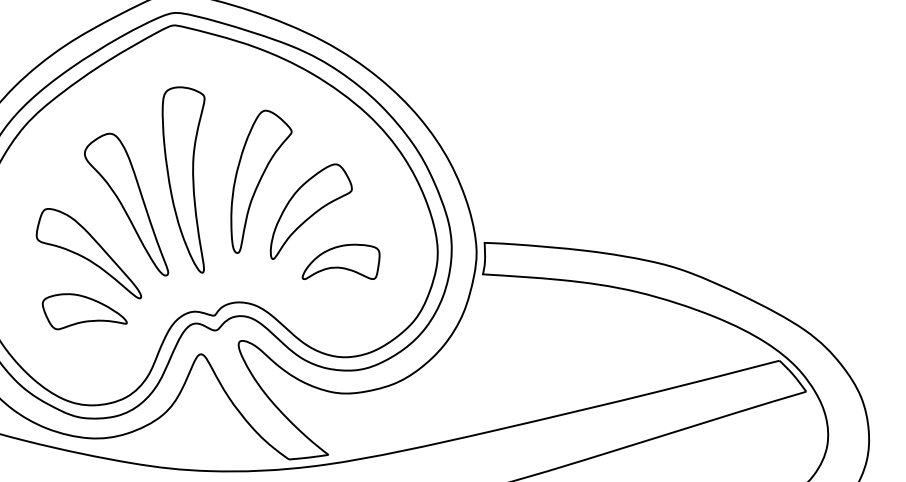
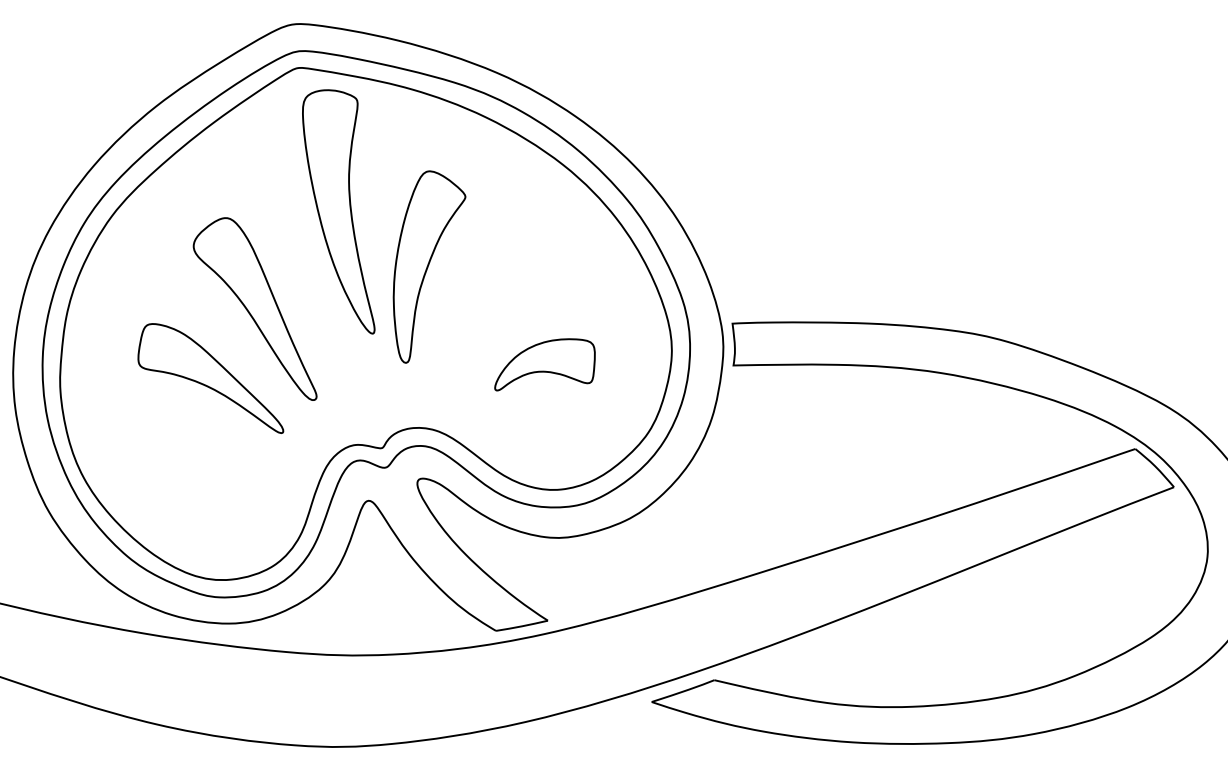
part: (183, 179) -> (338, 211), moved
part: (311, 211) -> (500, 300), removed
part: (84, 313) -> (209, 458), removed

